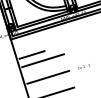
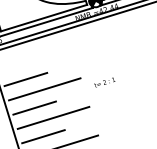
text: (83, 66) -> (103, 82), moved
line: (36, 71) -> (33, 107), added
line: (41, 88) -> (41, 137), added

